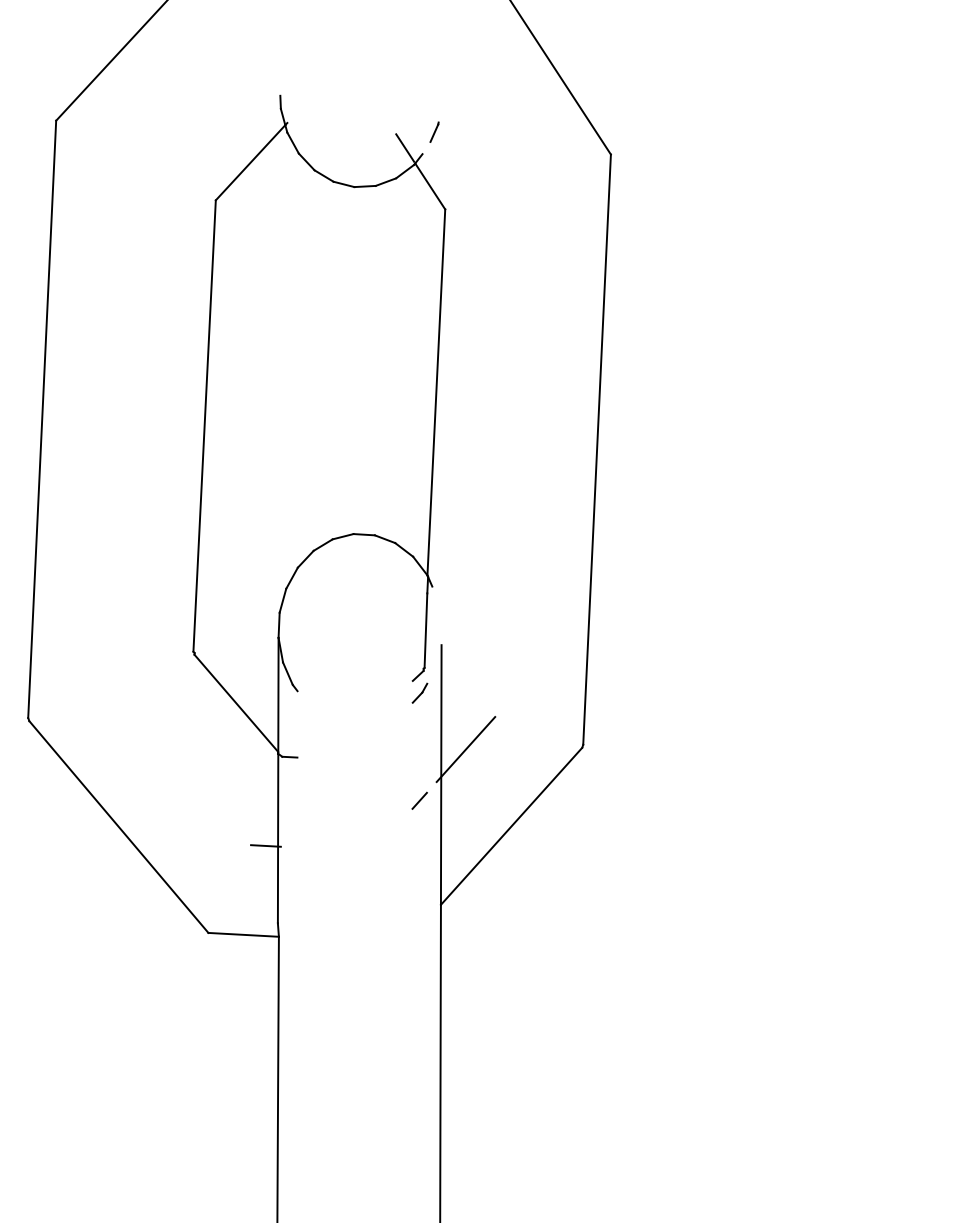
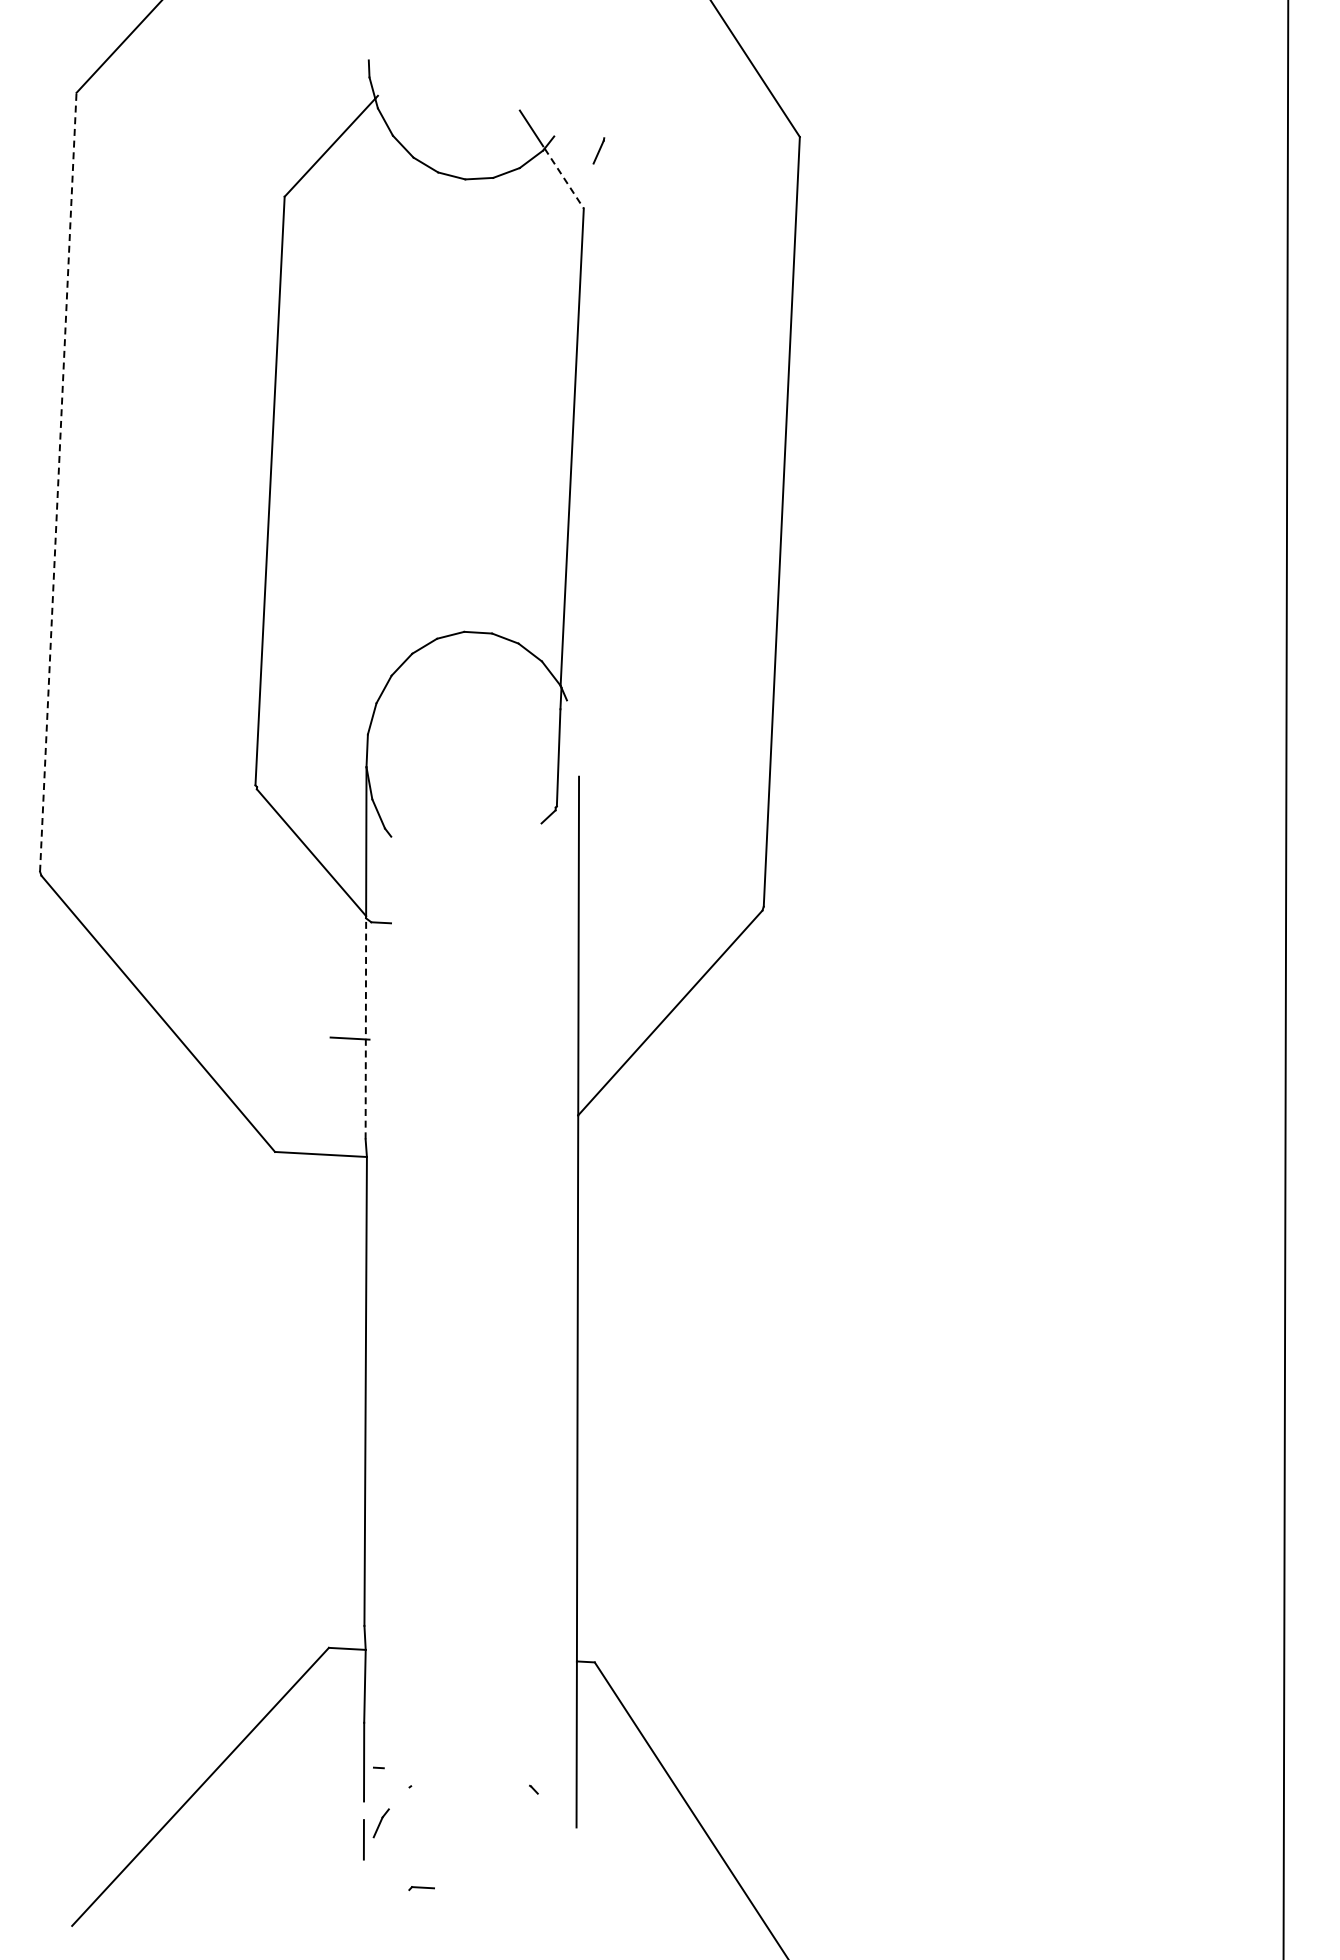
line: (434, 131) -> (598, 150), moved
line: (430, 186) -> (564, 178), solid -> dashed
line: (42, 419) -> (58, 482), solid -> dashed
part: (419, 693) -> (550, 839), removed
line: (465, 749) -> (610, 912), removed
line: (419, 800) -> (550, 979), removed
line: (277, 838) -> (365, 1028), solid -> dashed

